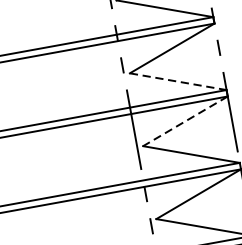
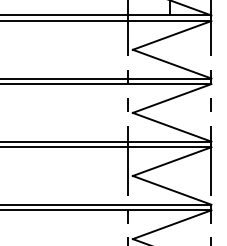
line: (178, 81) -> (172, 127), dashed -> solid
line: (185, 121) -> (172, 161), dashed -> solid

